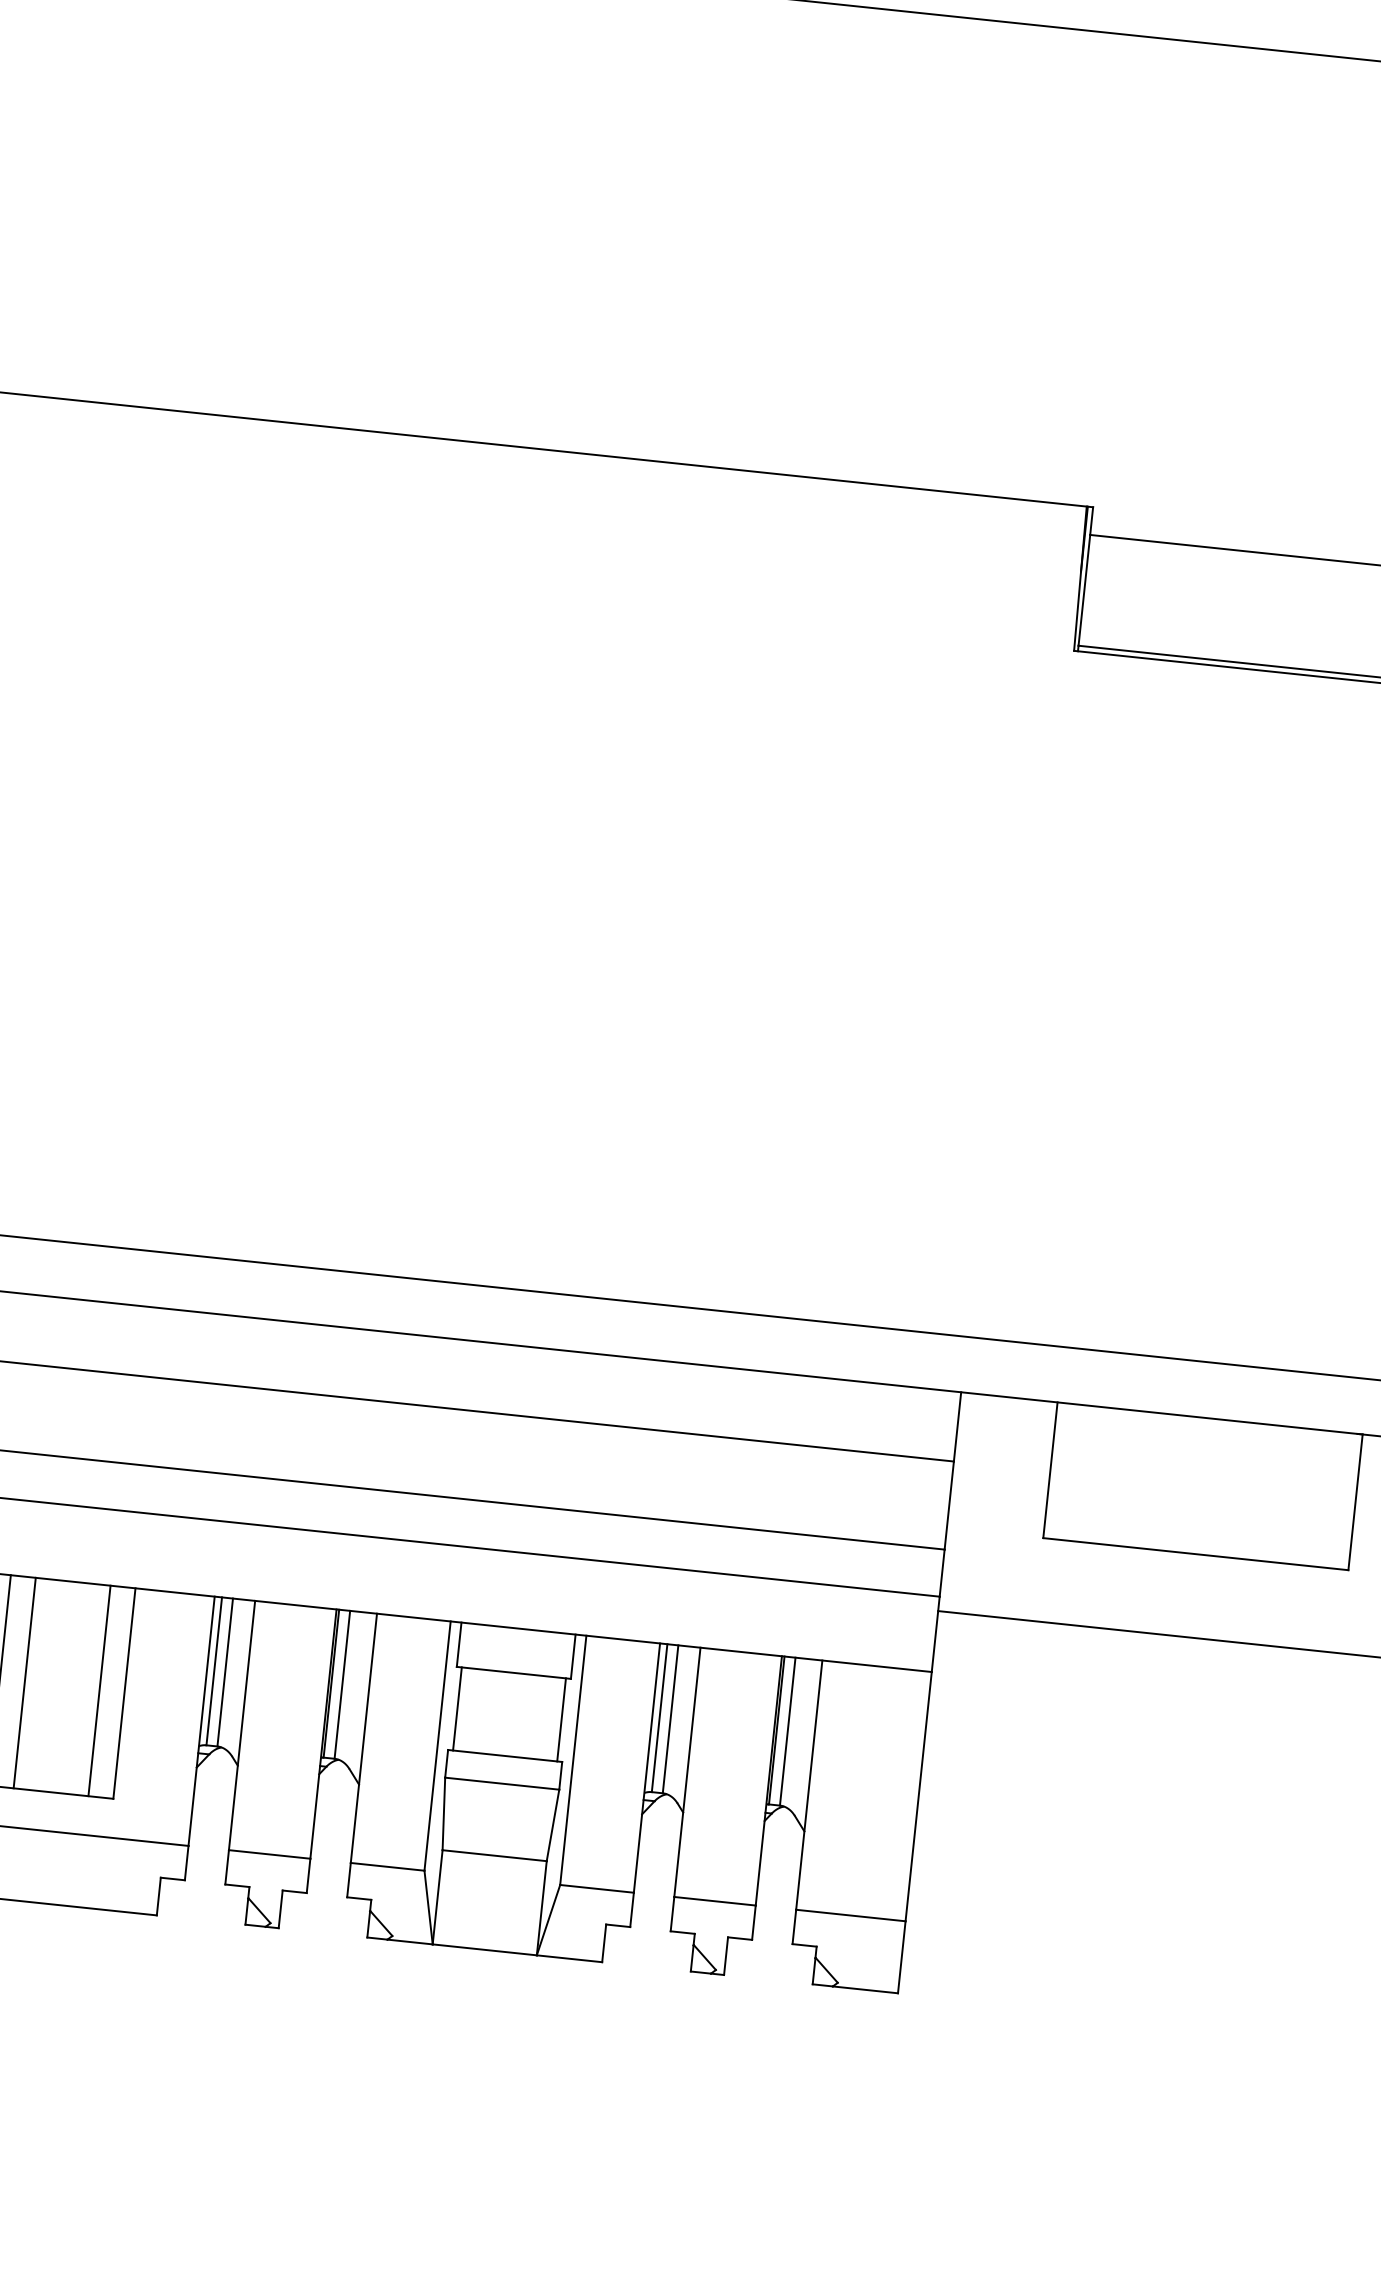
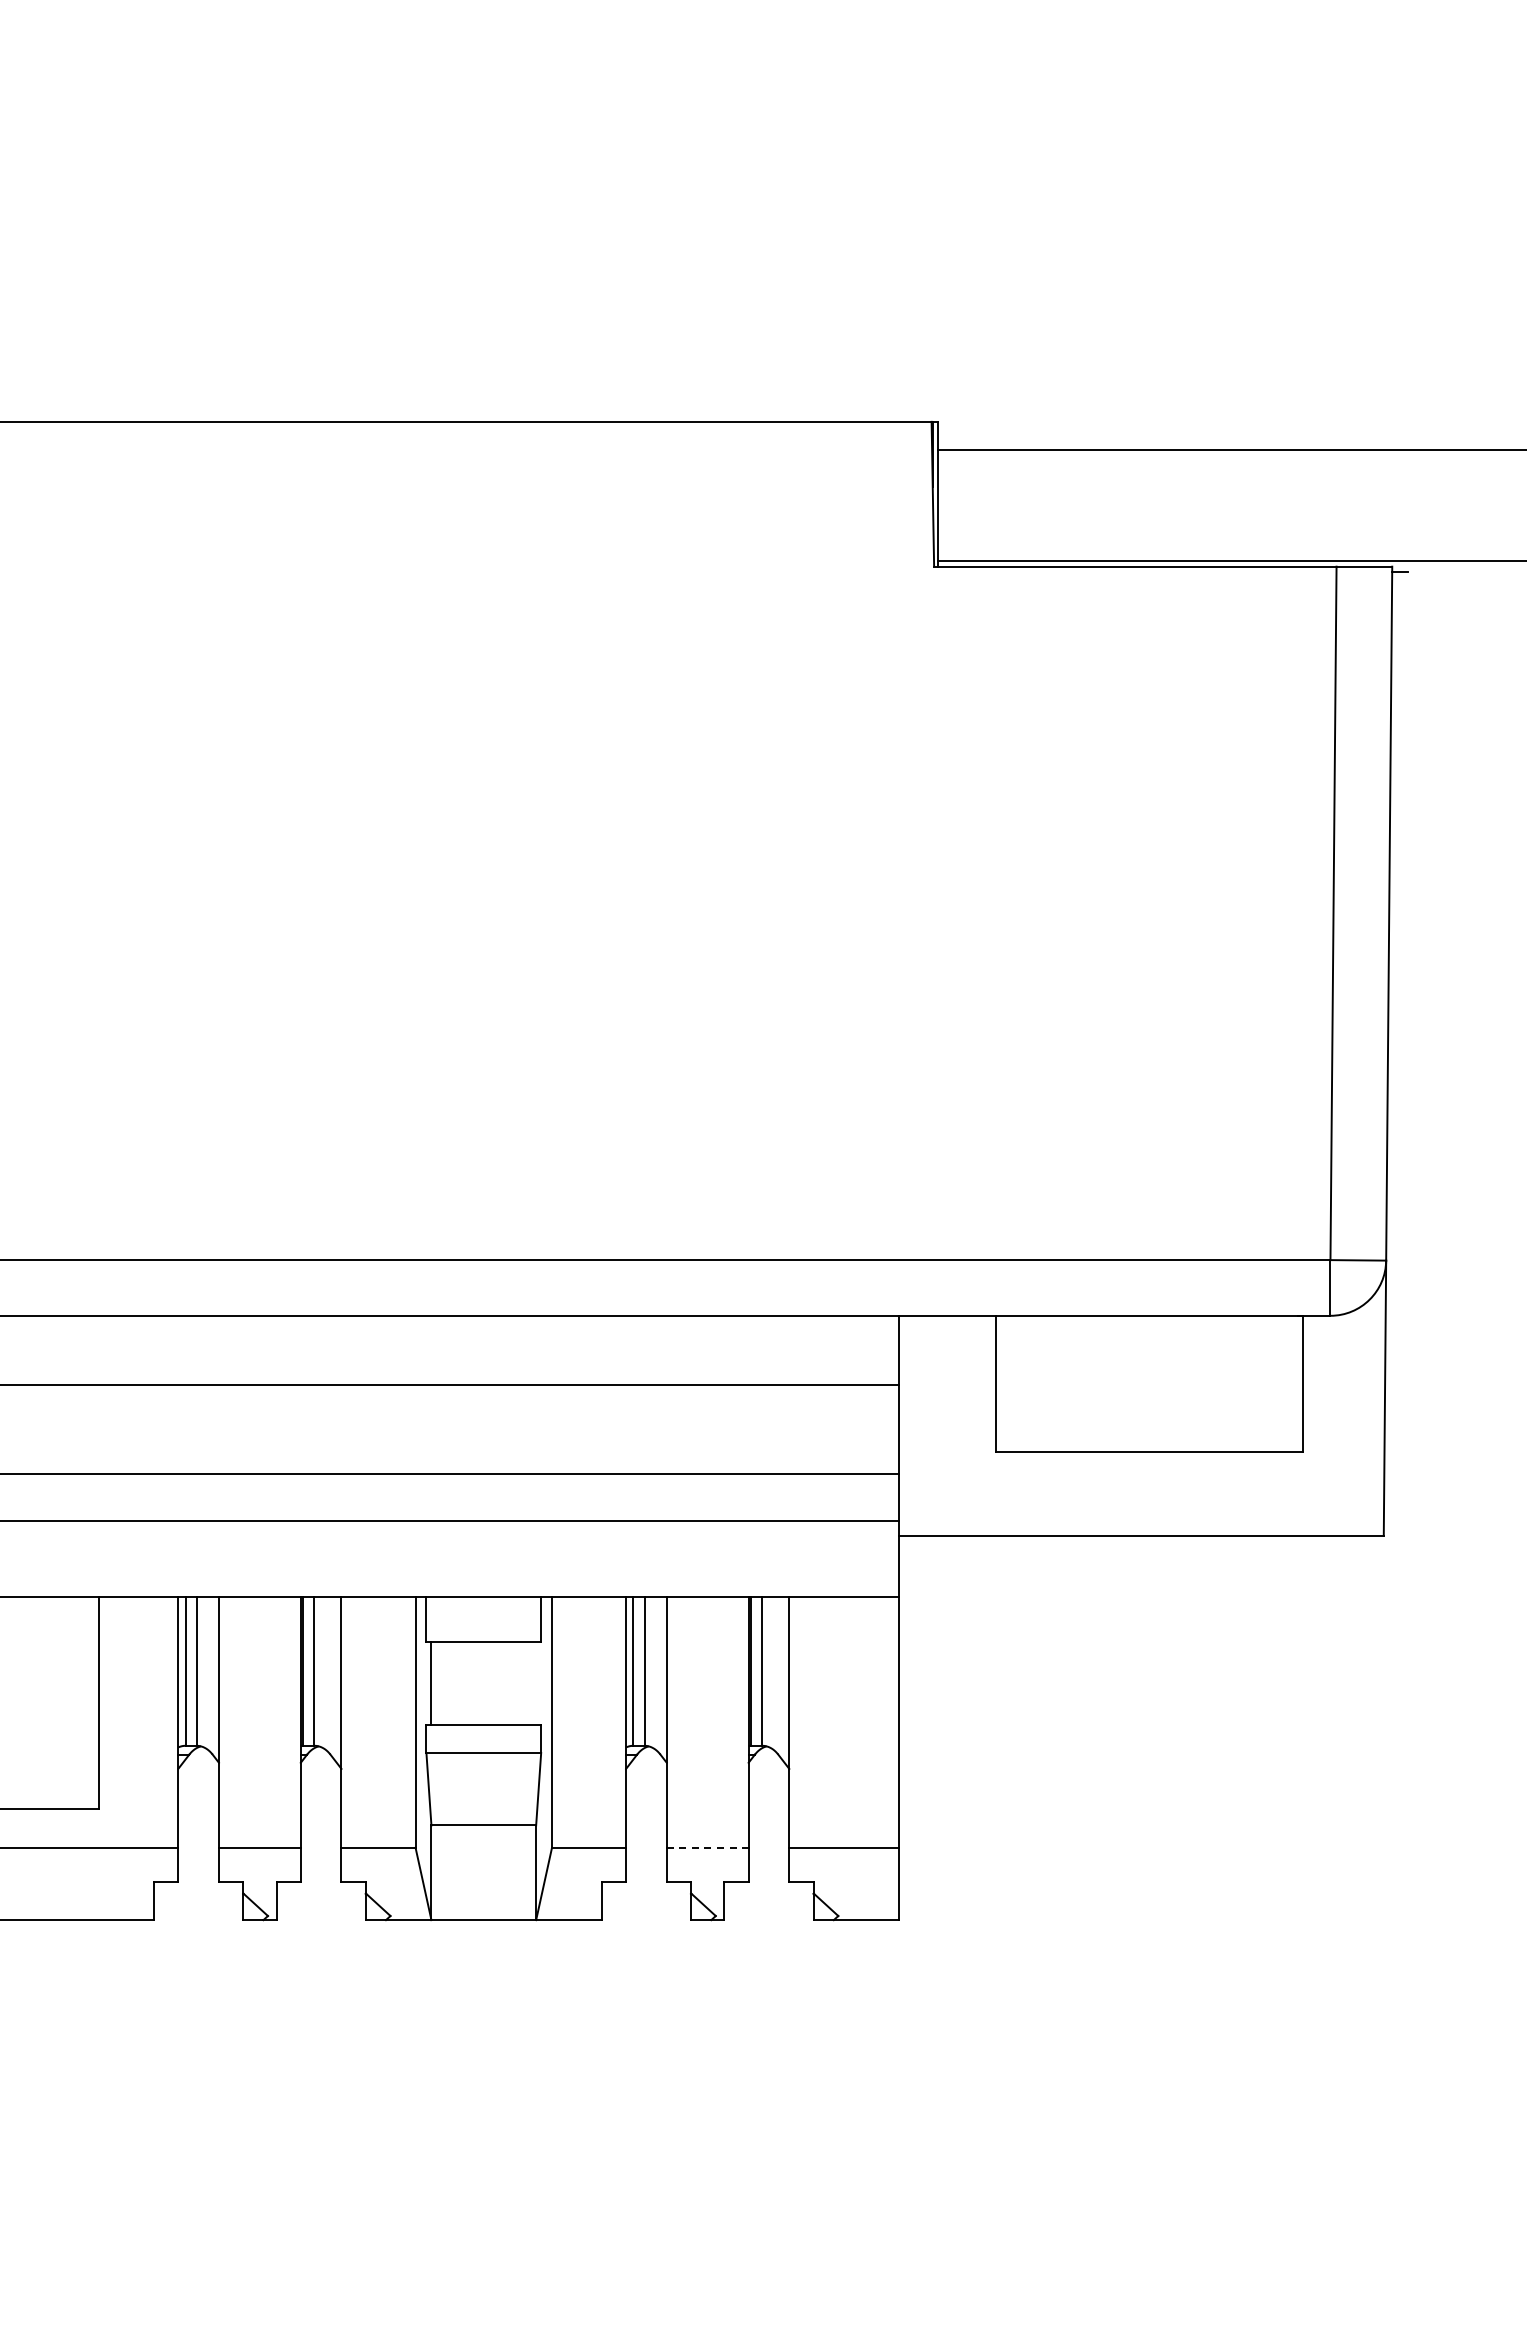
line: (99, 1690) -> (73, 1702), removed
line: (561, 1720) -> (536, 1683), removed
line: (714, 1901) -> (707, 1847), solid -> dashed

